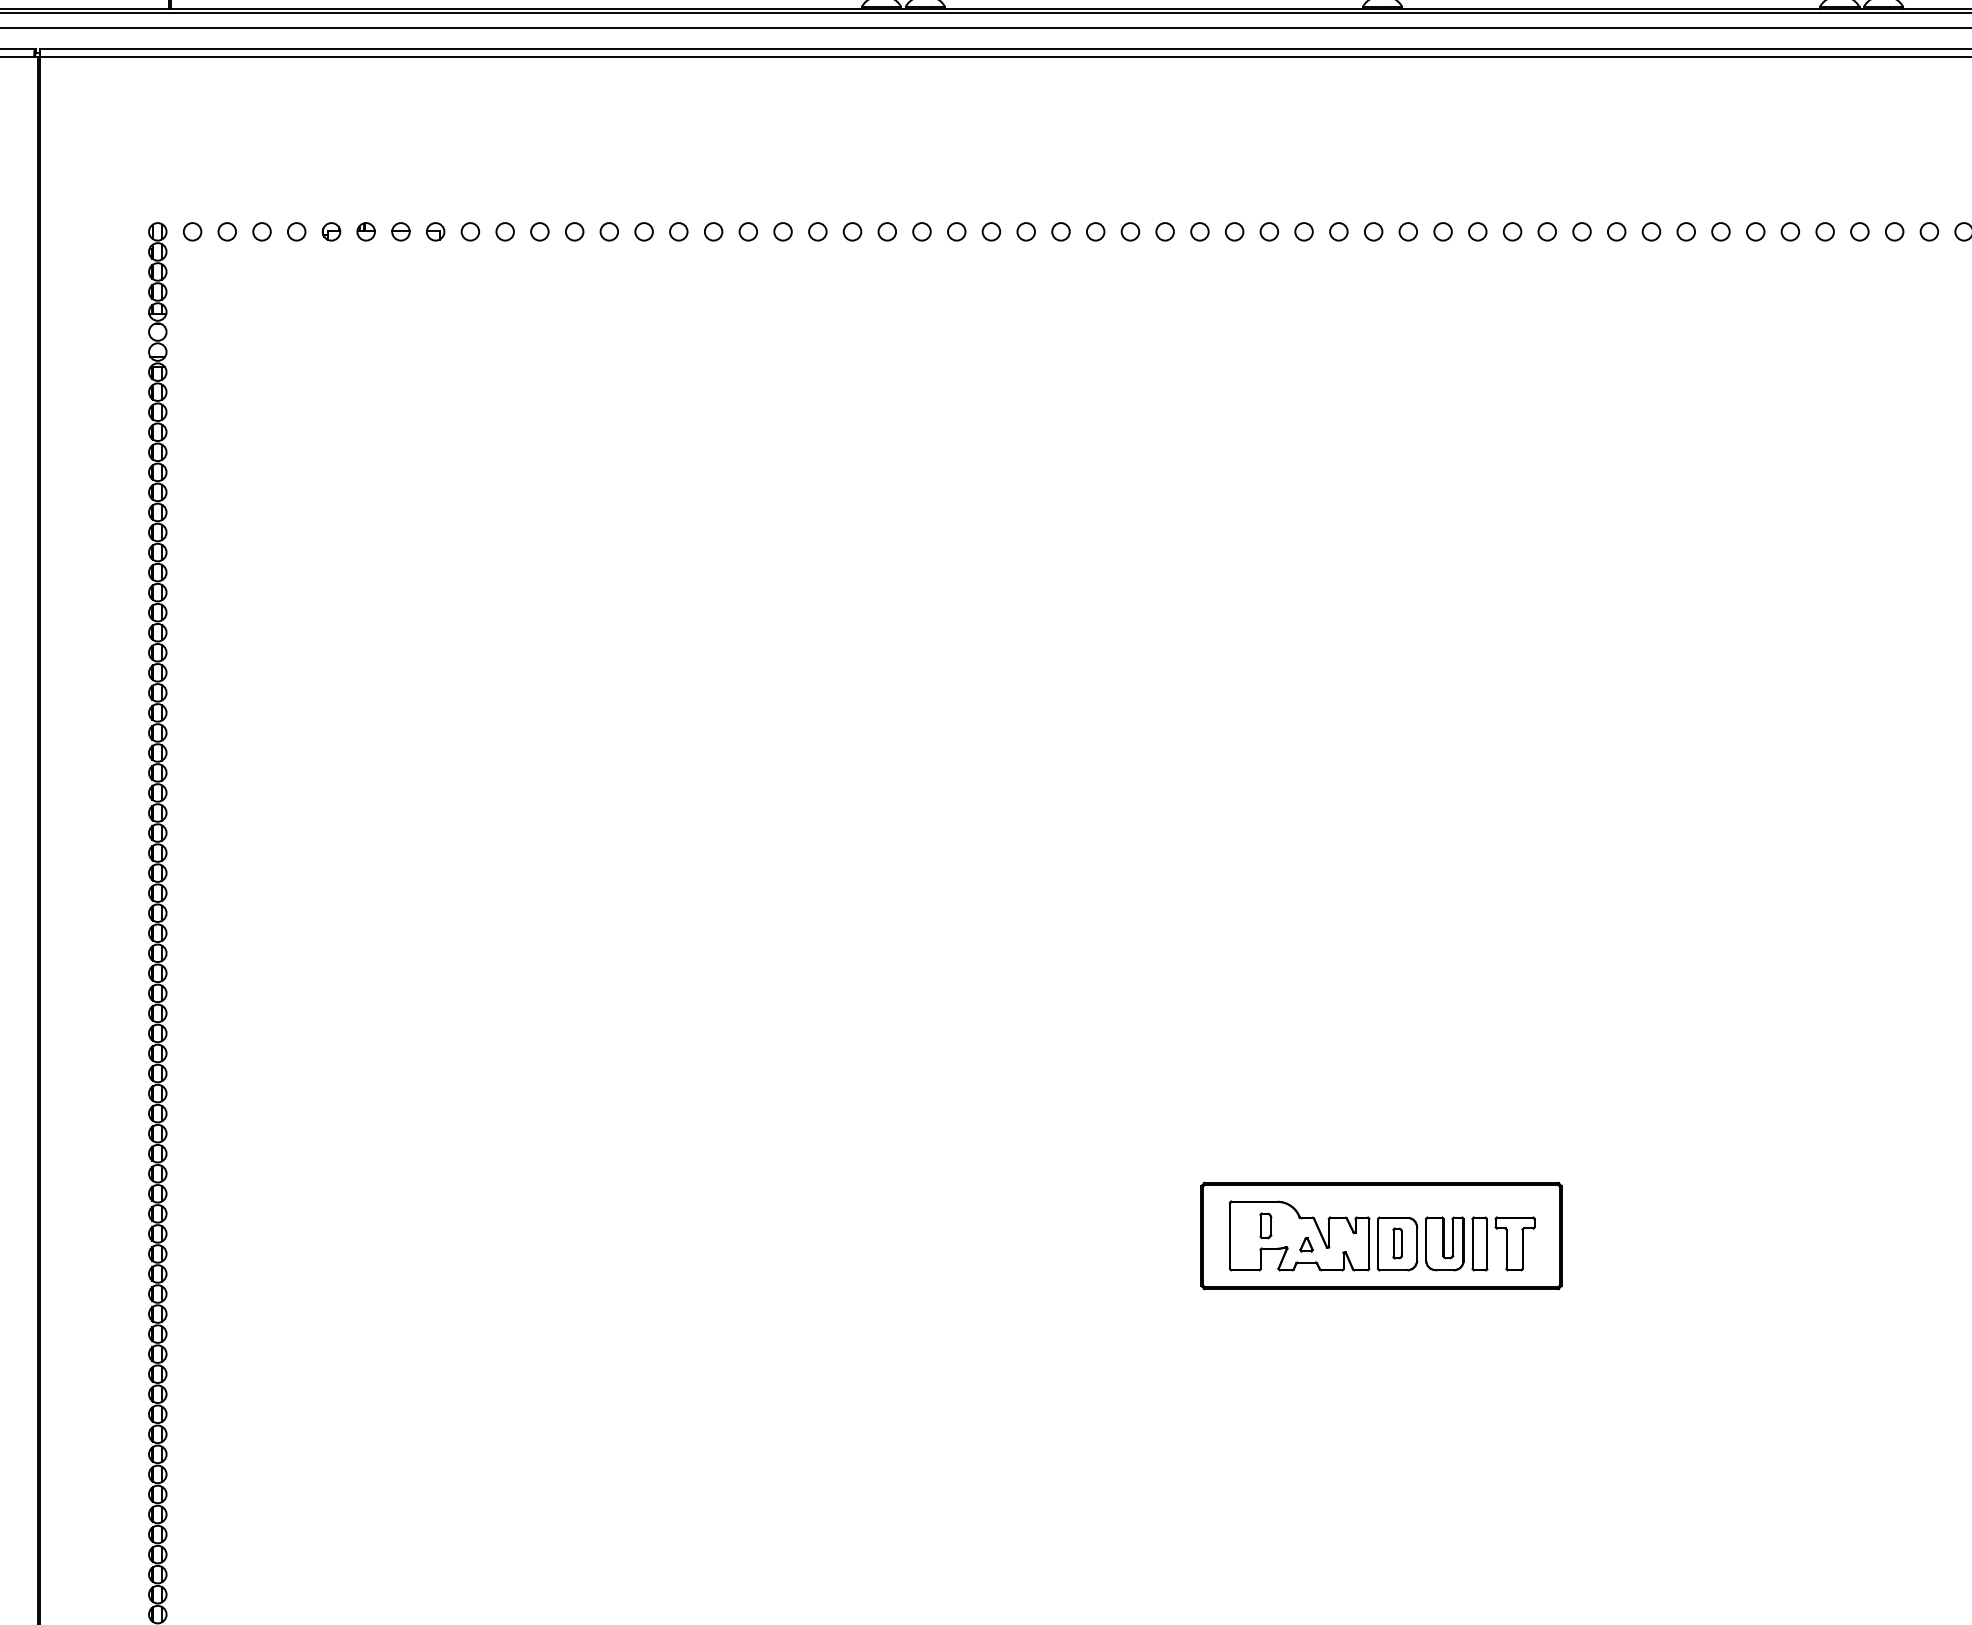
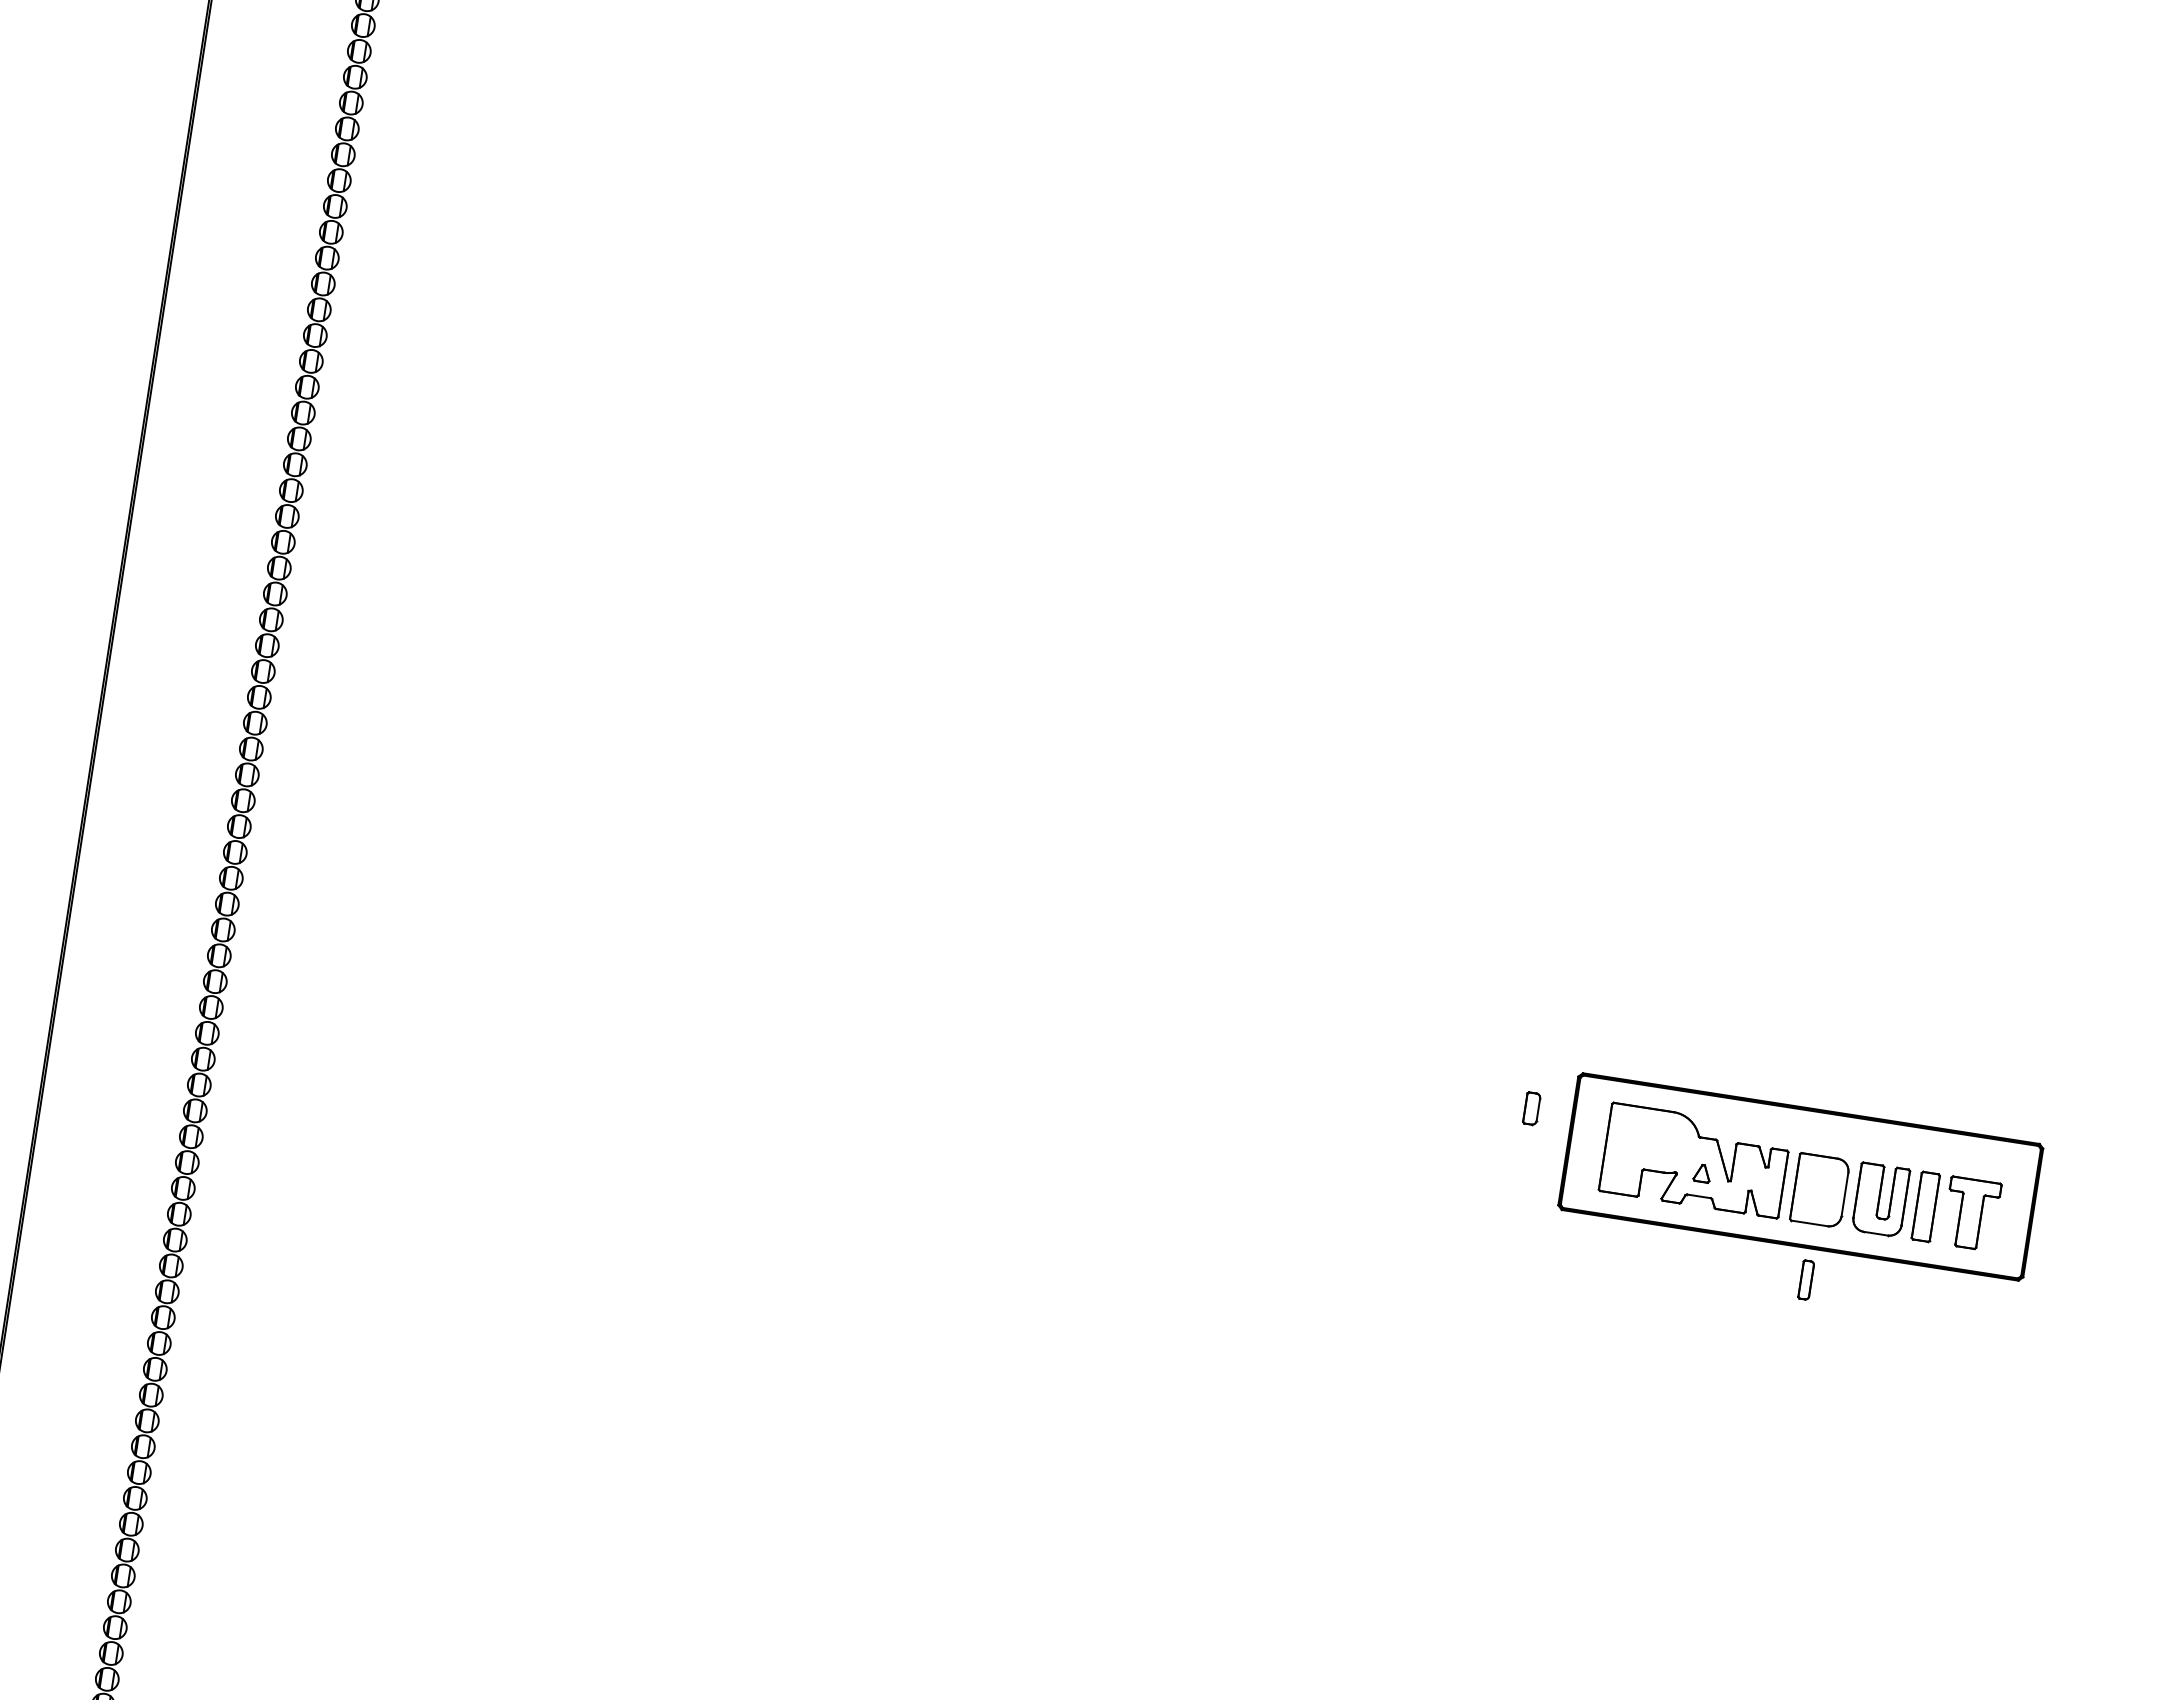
part: (1265, 1225) -> (1531, 1108), moved
part: (1397, 1243) -> (1805, 1280), moved

